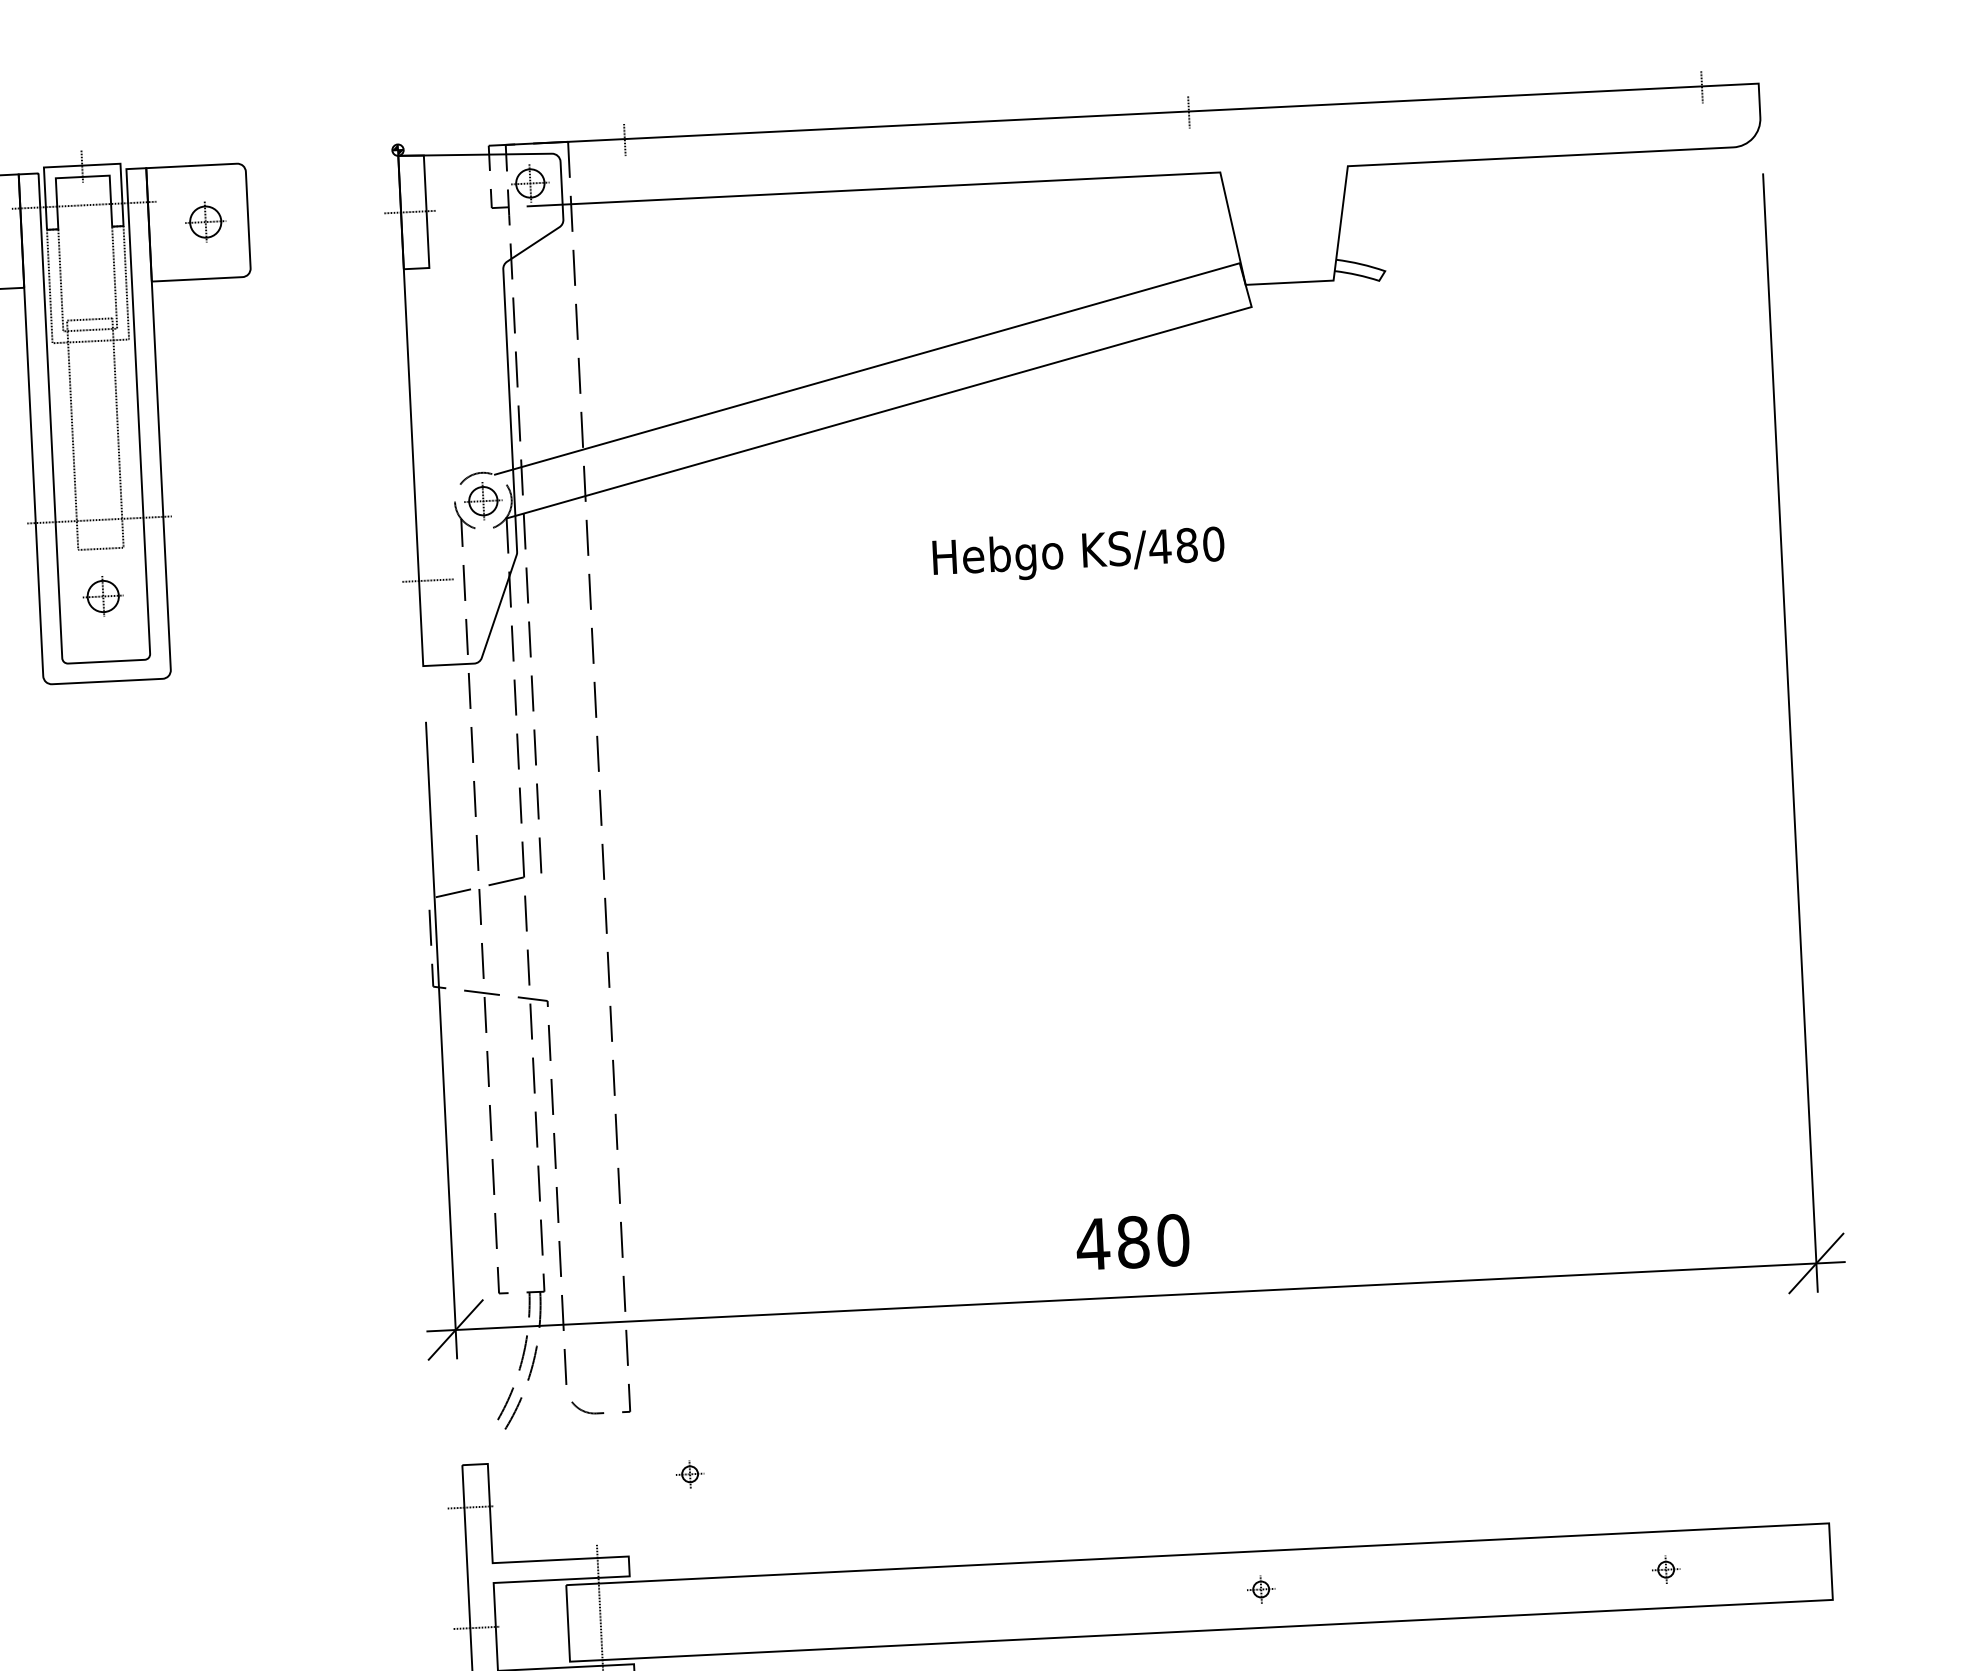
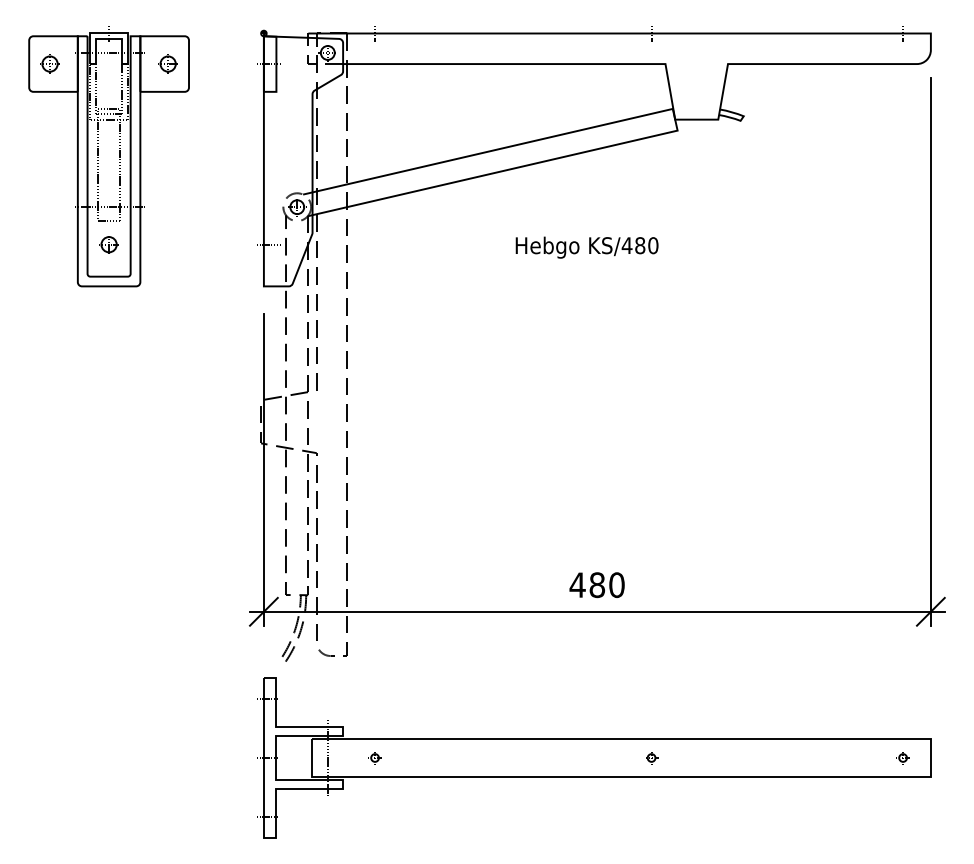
part: (688, 1475) -> (374, 758), moved
part: (1664, 1570) -> (902, 758), moved

